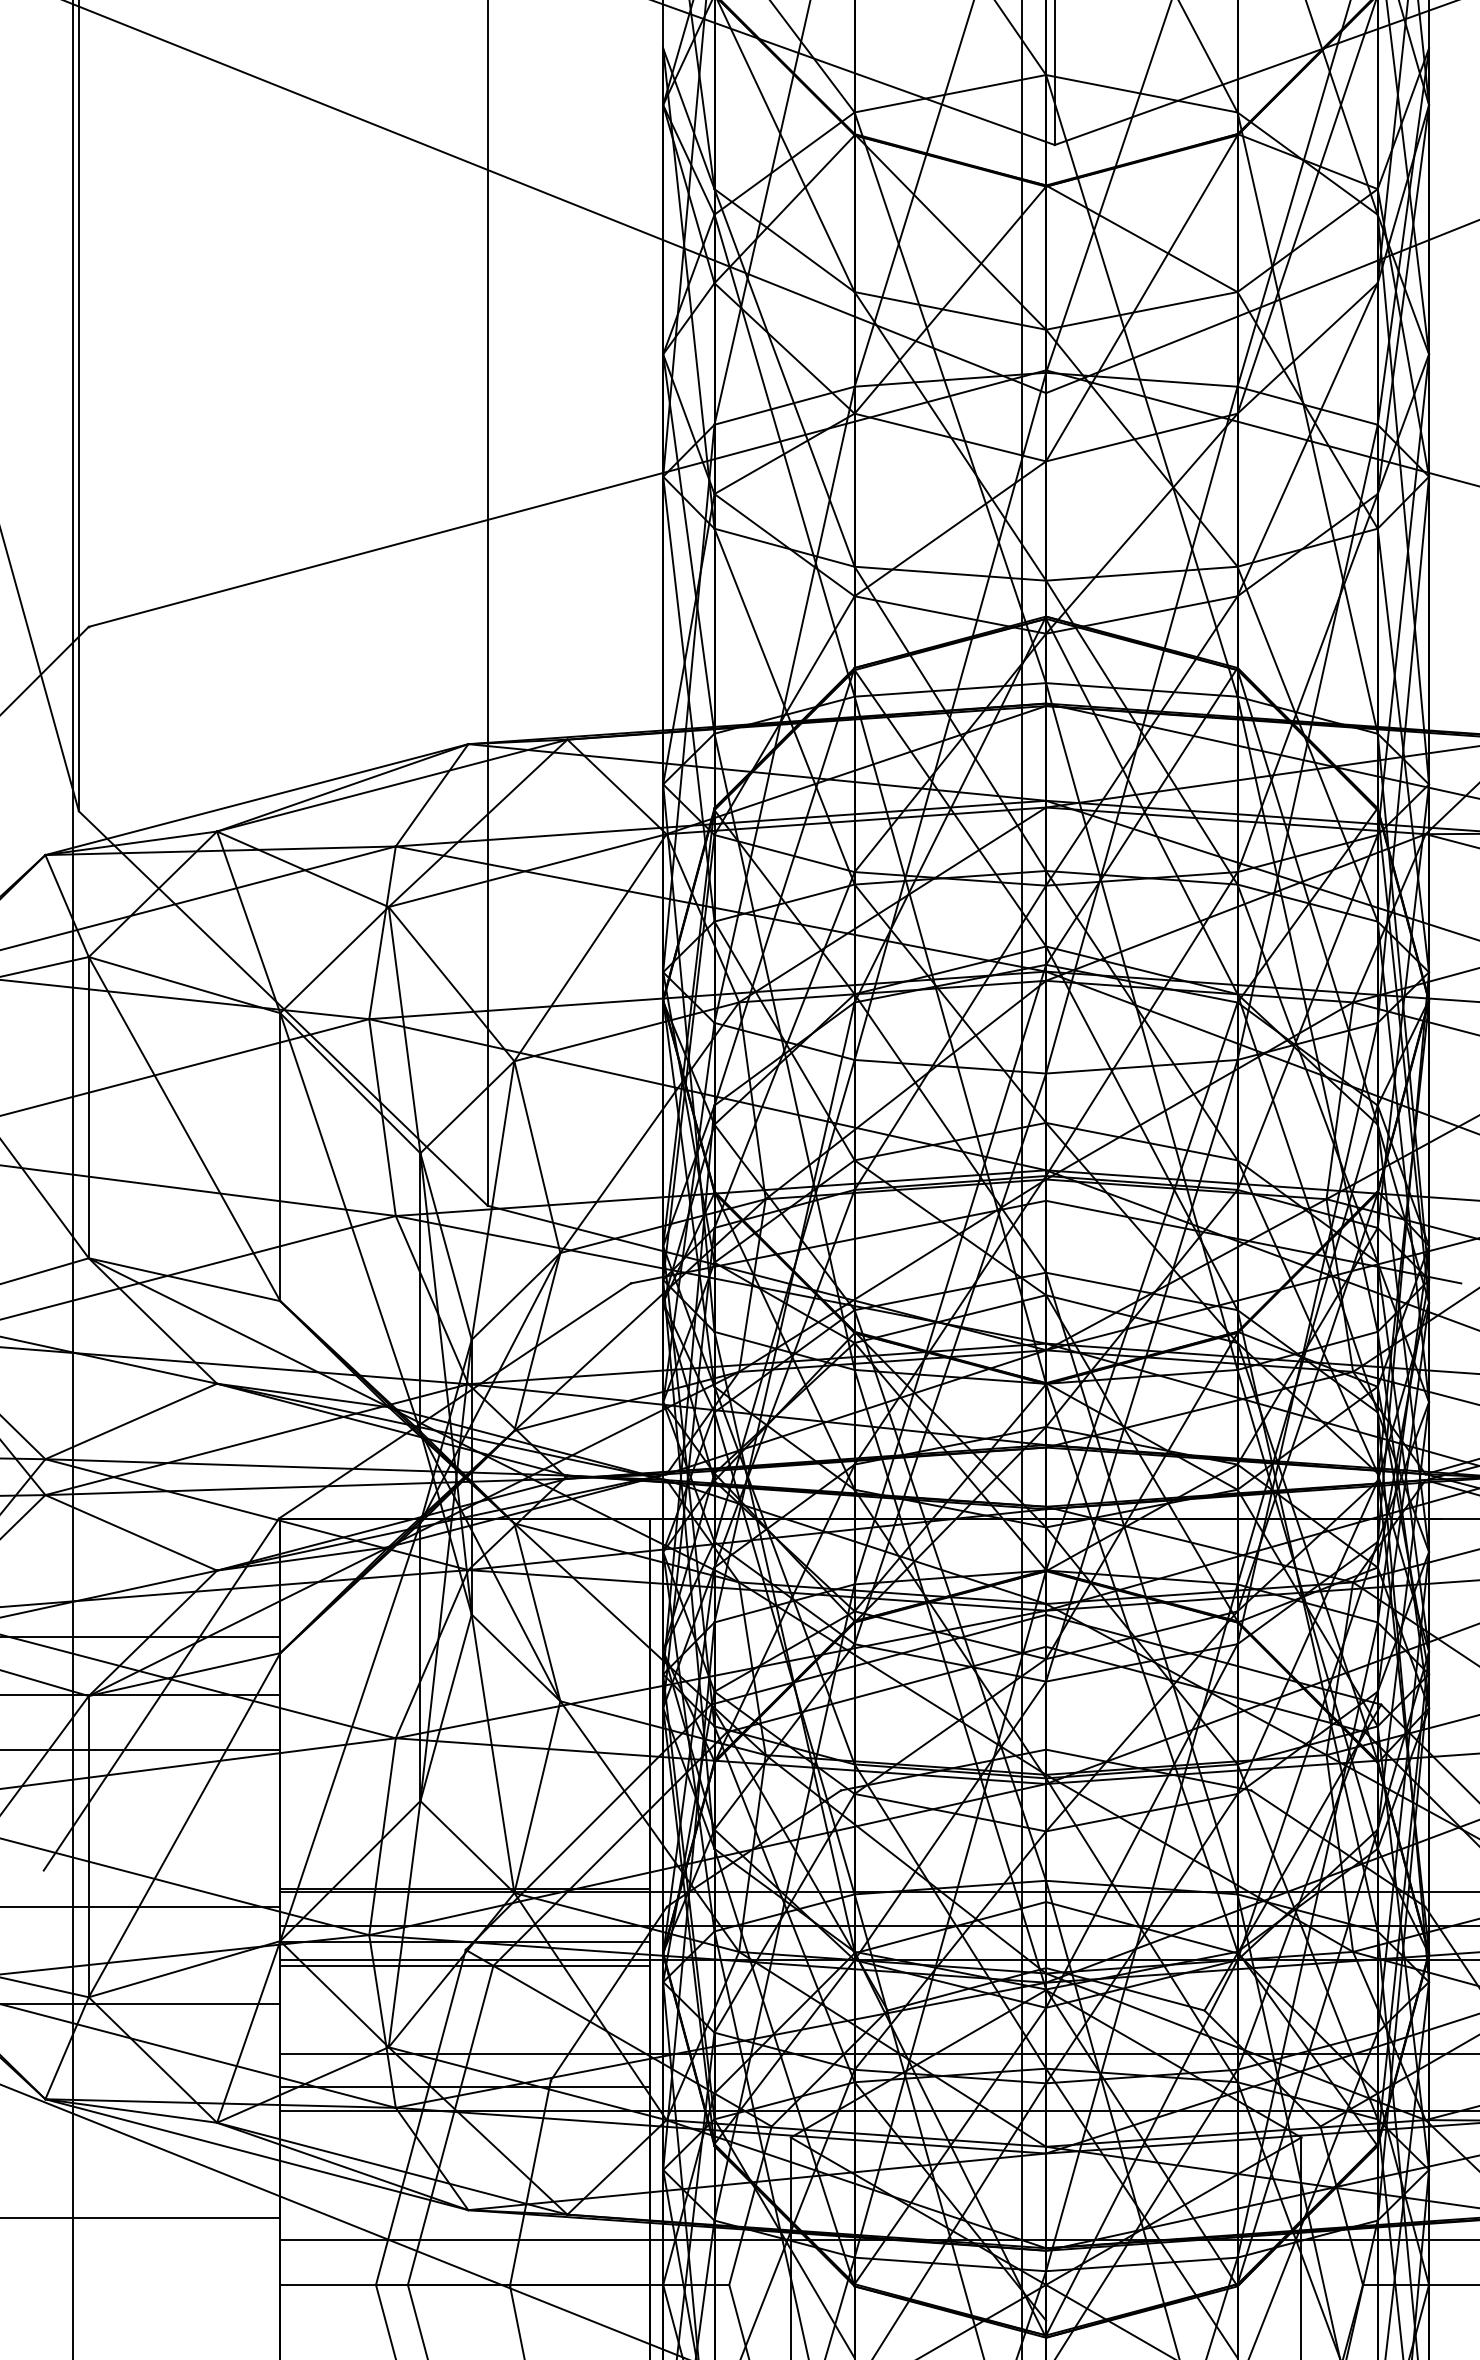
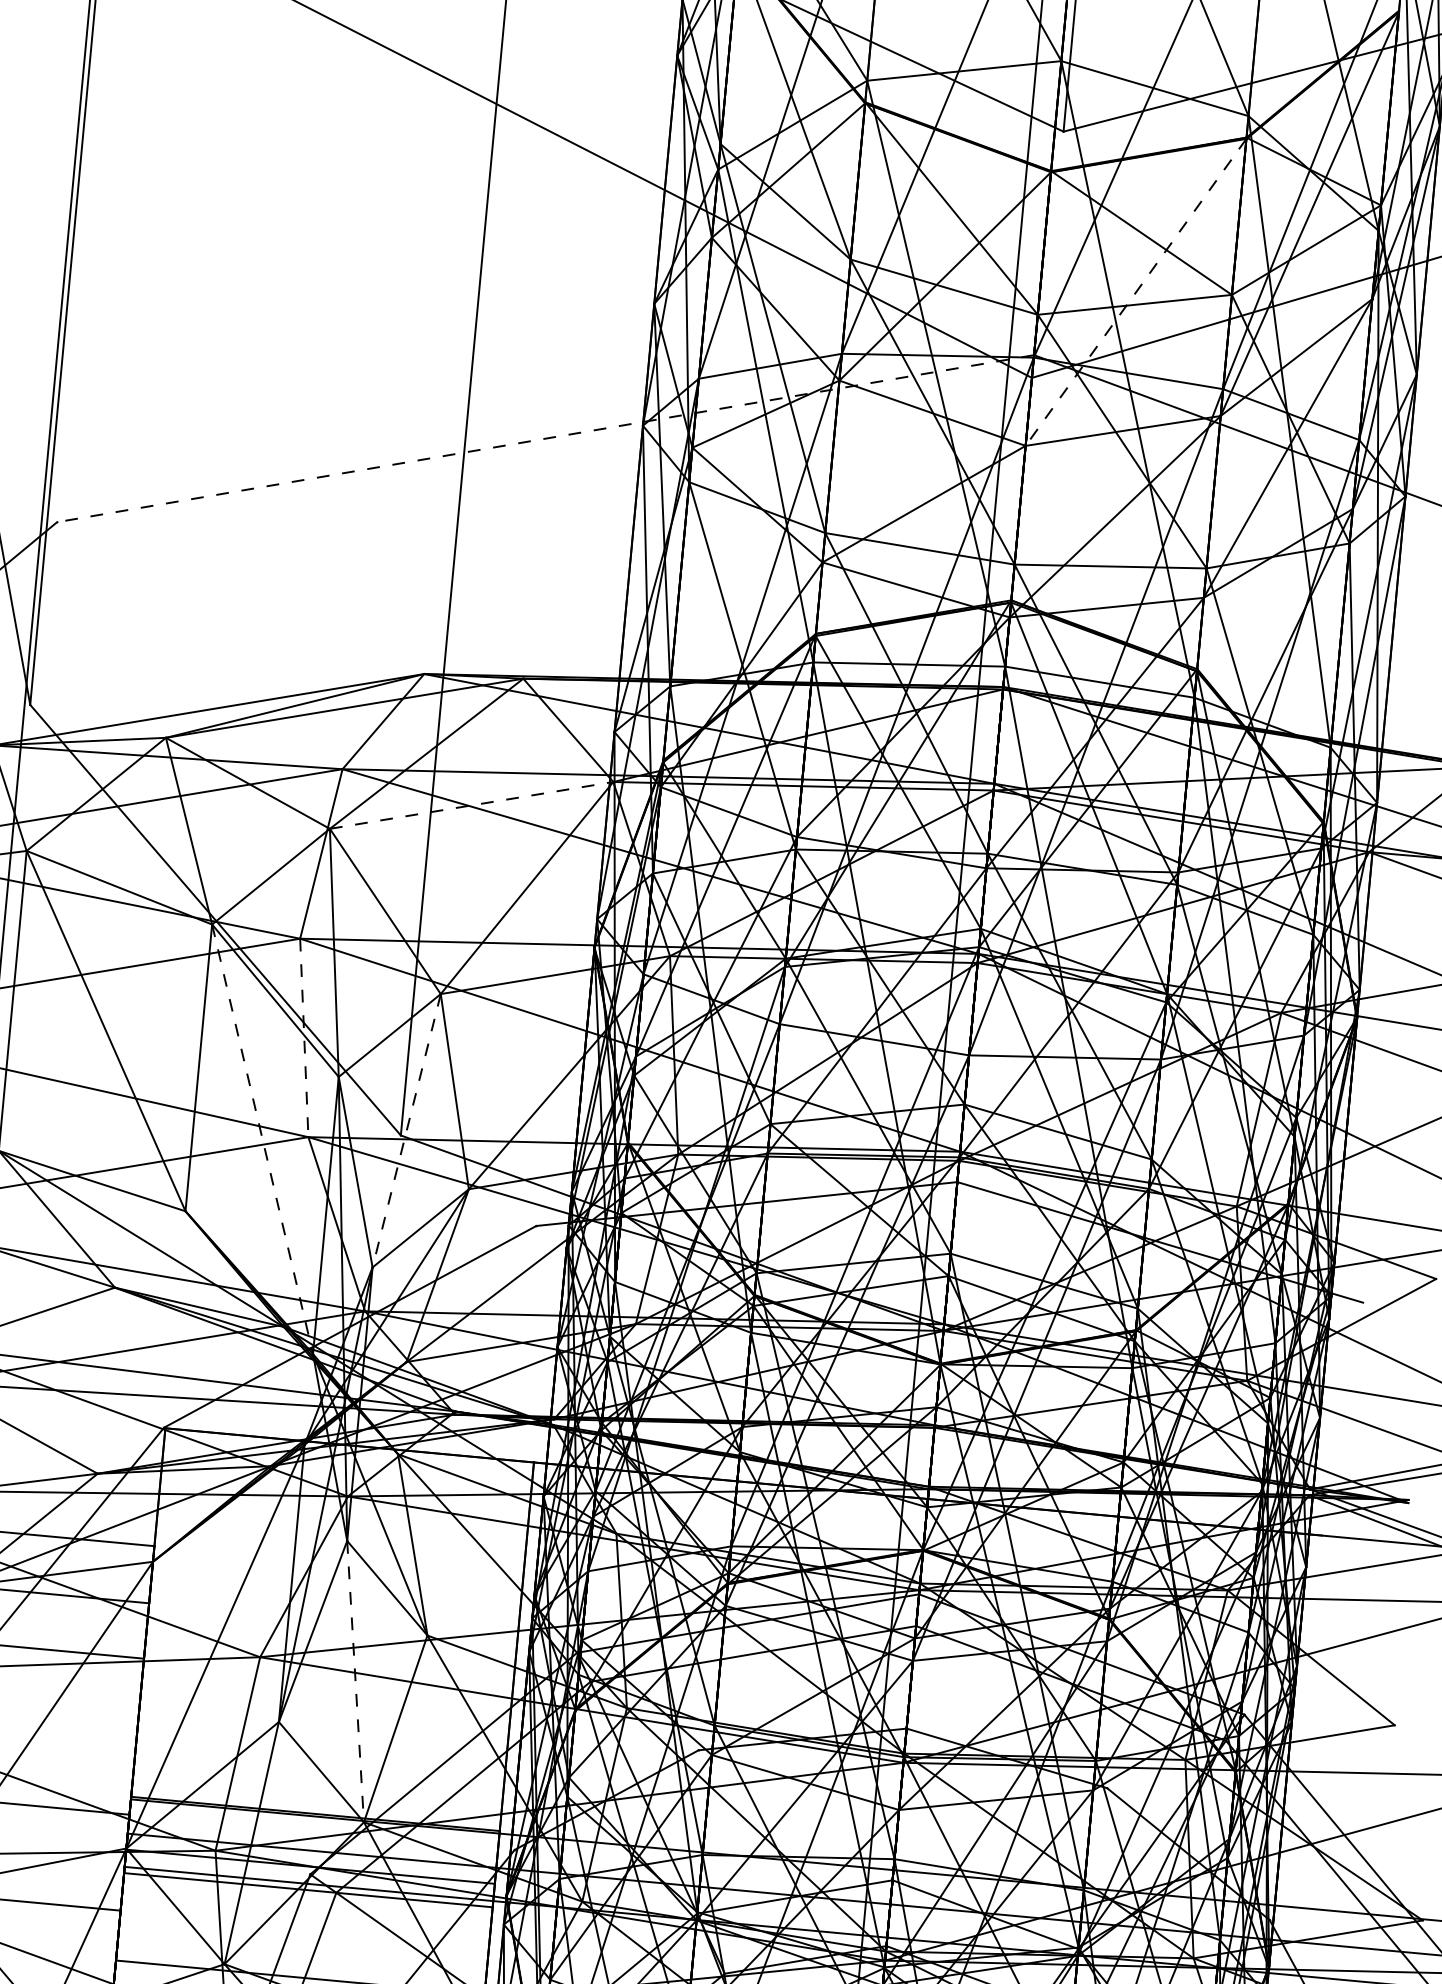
line: (1141, 298) -> (1135, 292), solid -> dashed
line: (567, 498) -> (545, 438), solid -> dashed
line: (527, 870) -> (471, 805), solid -> dashed
line: (382, 1118) -> (304, 1038), solid -> dashed
line: (493, 1200) -> (407, 1130), solid -> dashed
line: (350, 1222) -> (262, 1139), solid -> dashed
line: (493, 1753) -> (356, 1681), solid -> dashed

